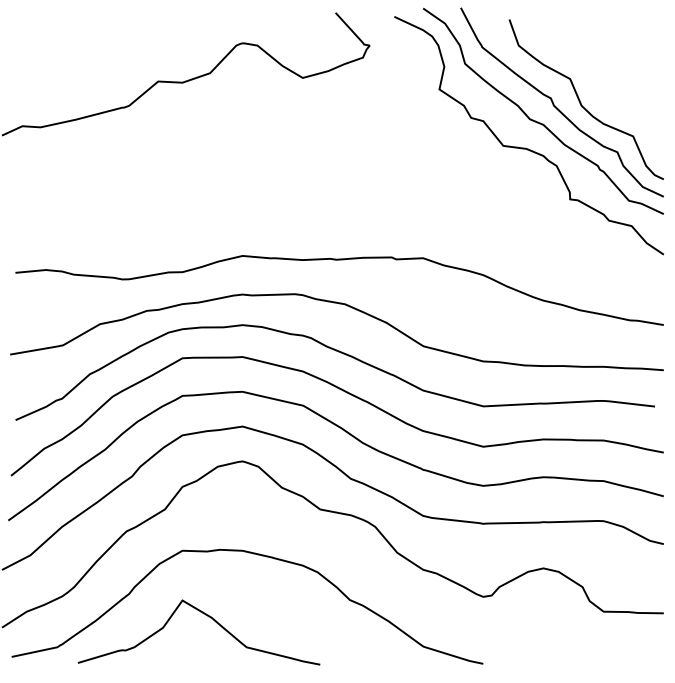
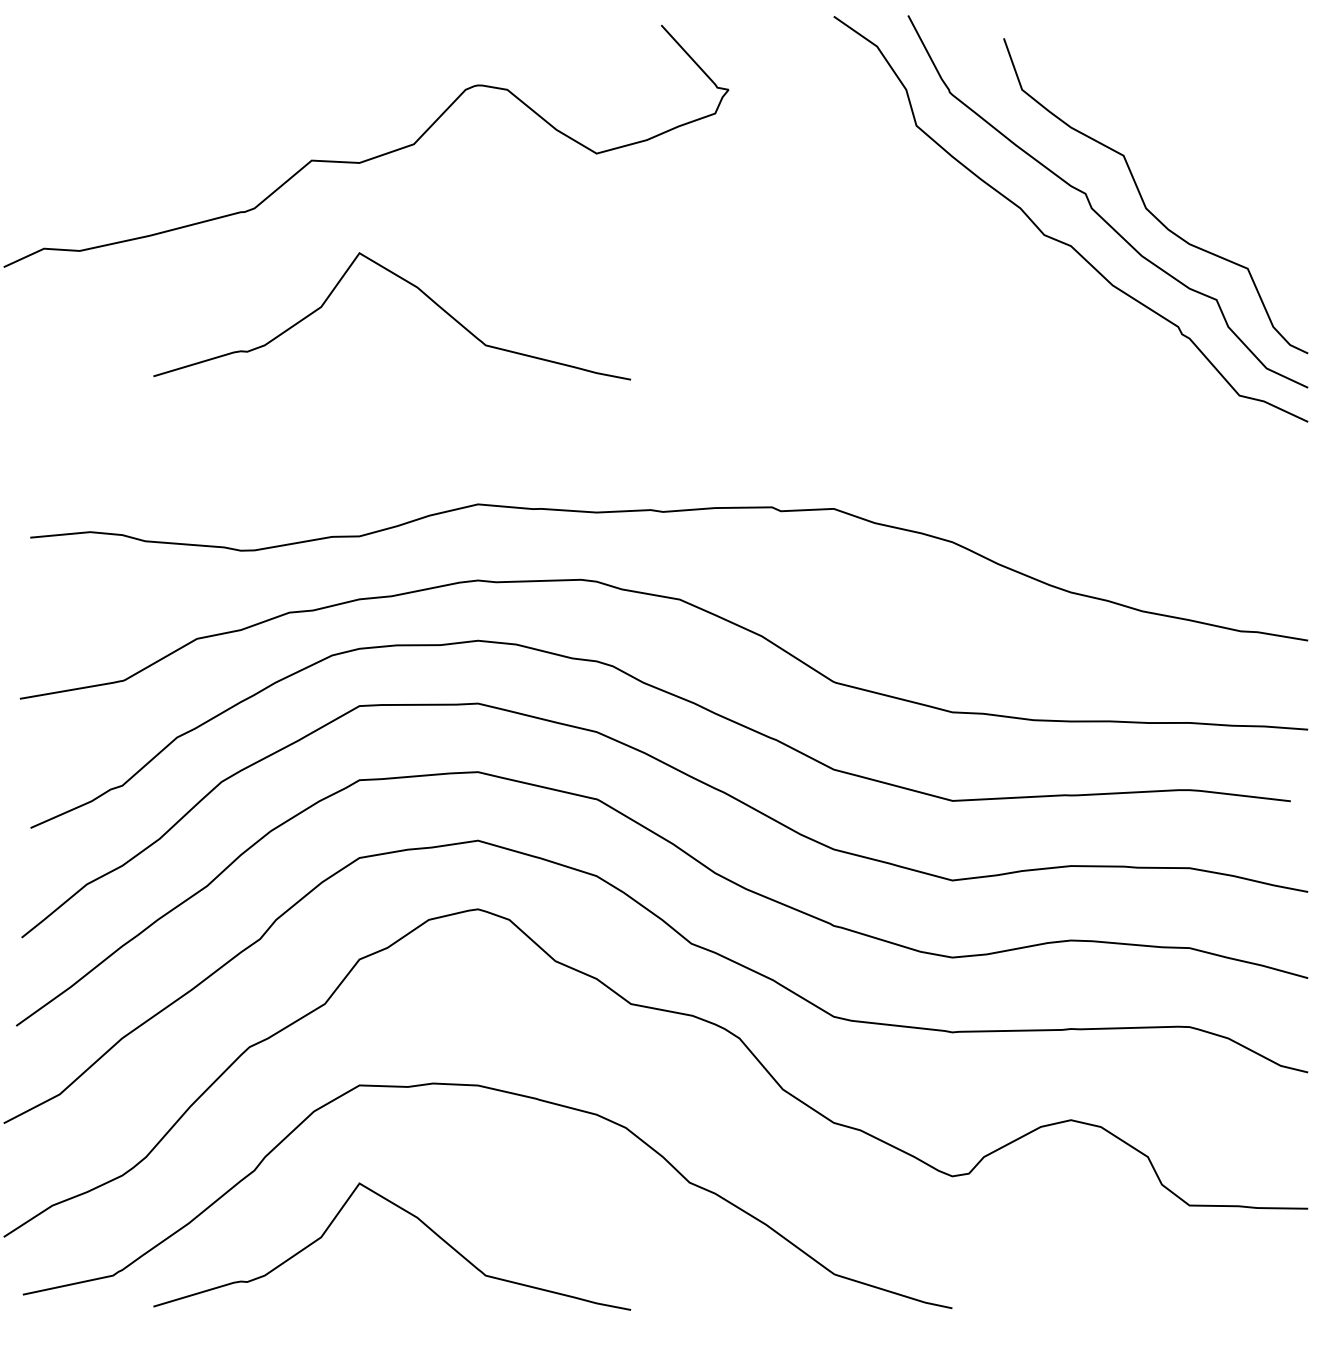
curve: (207, 144) -> (408, 284), added
curve: (525, 147) -> (1035, 290), removed

